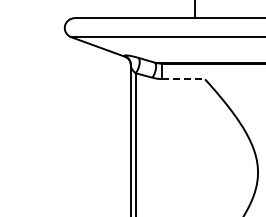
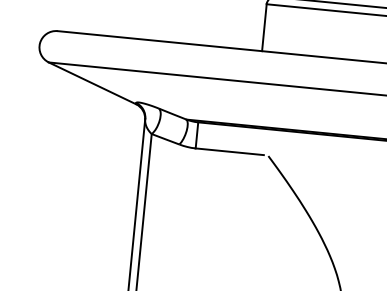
line: (181, 79) -> (228, 152), dashed -> solid

